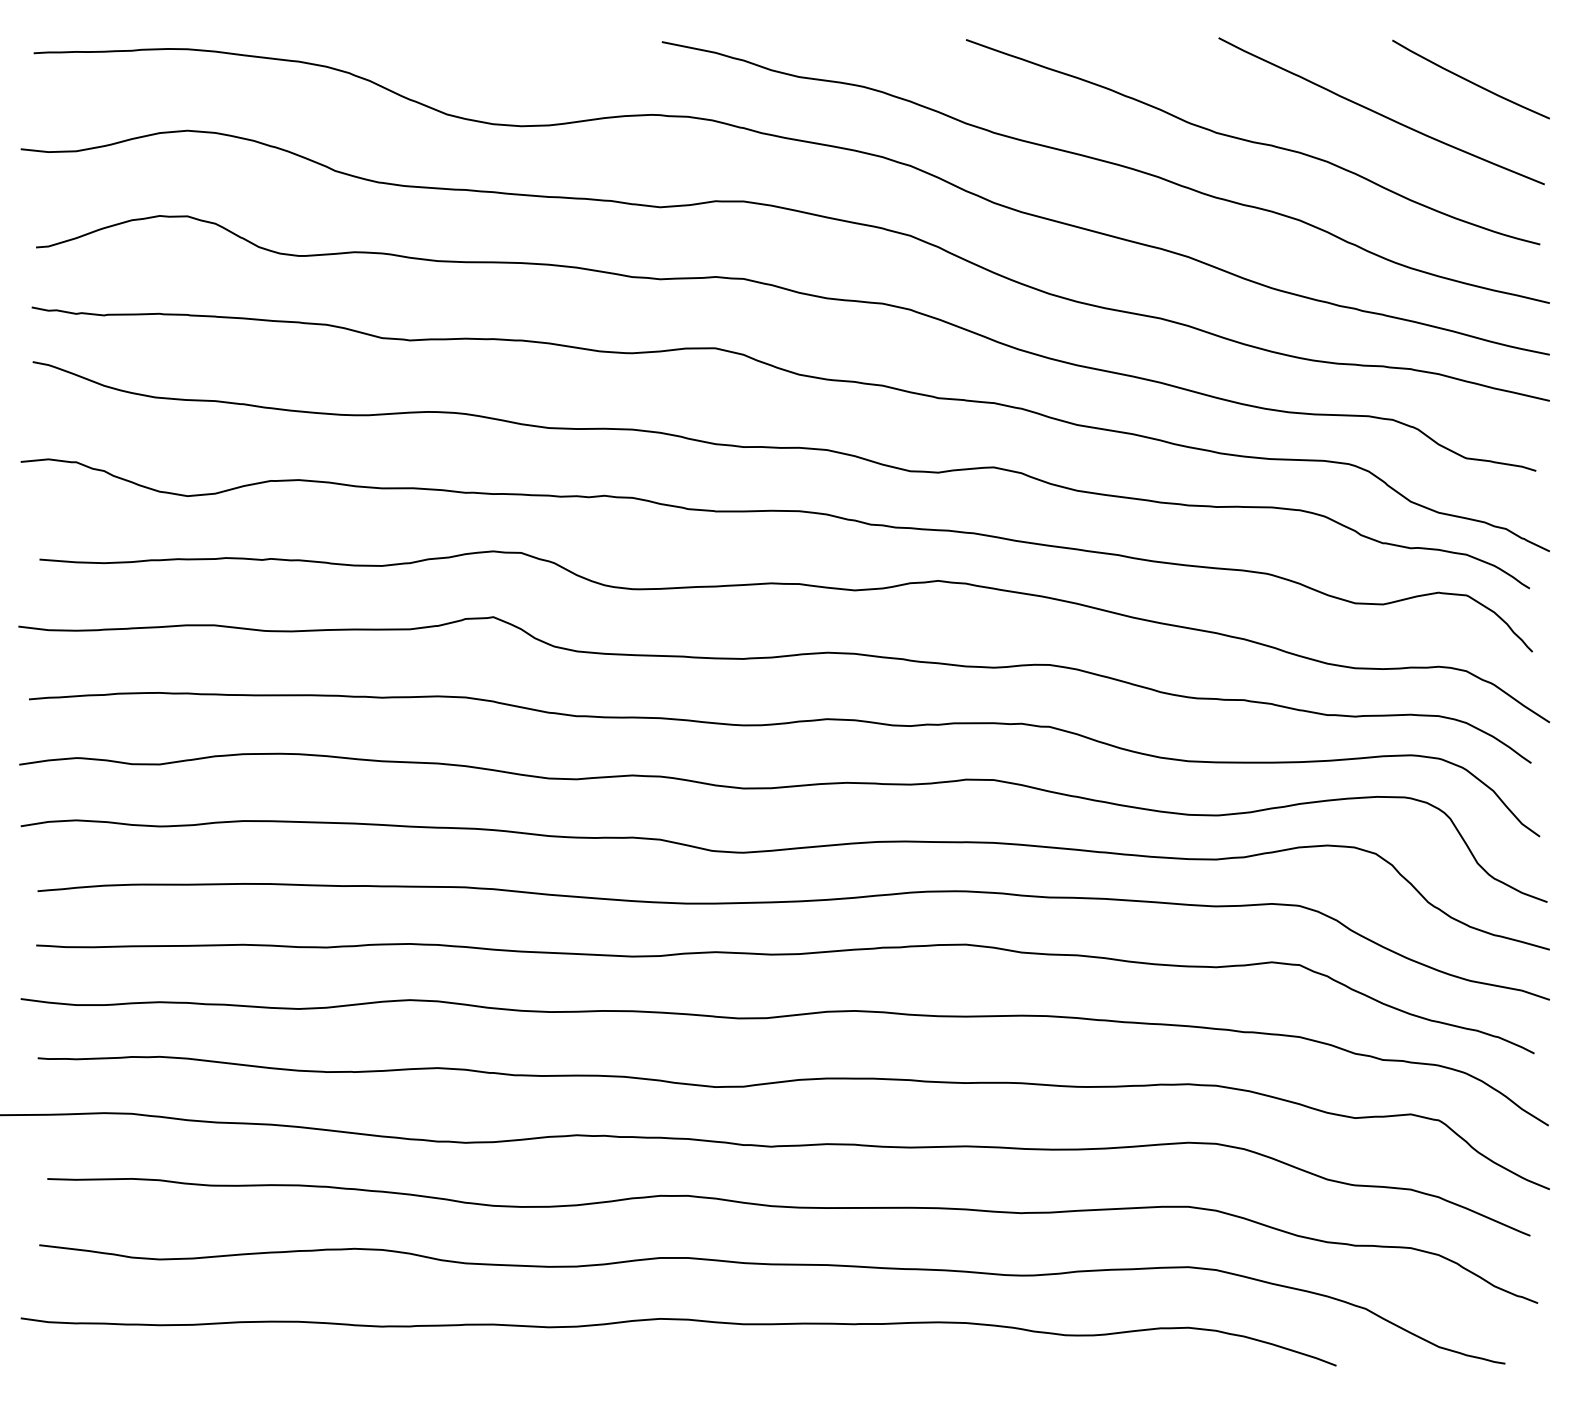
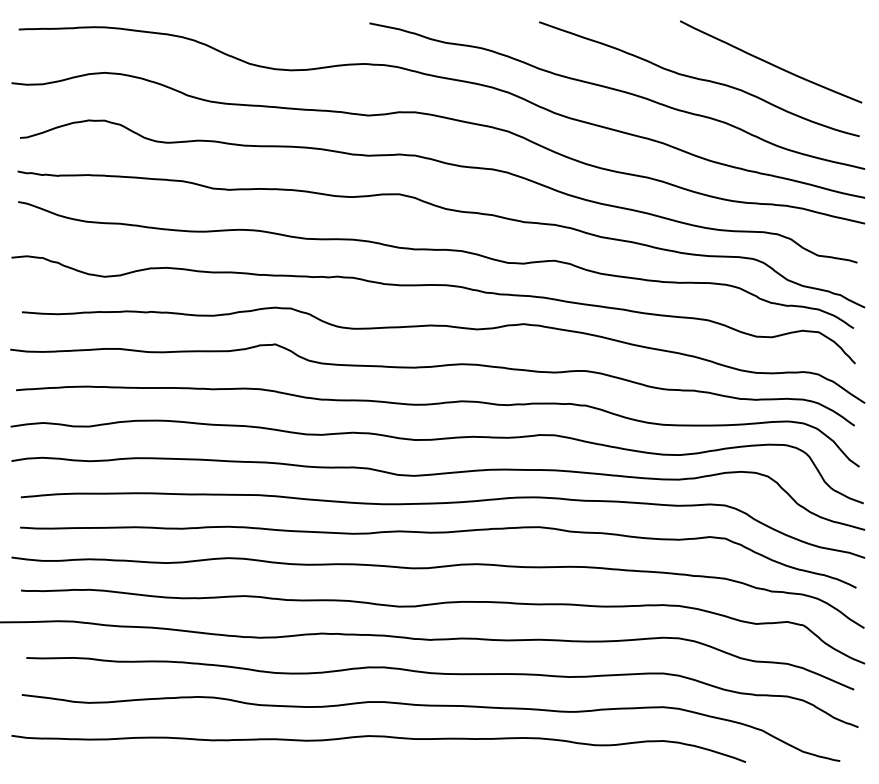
curve: (1471, 79) -> (821, 44), removed

